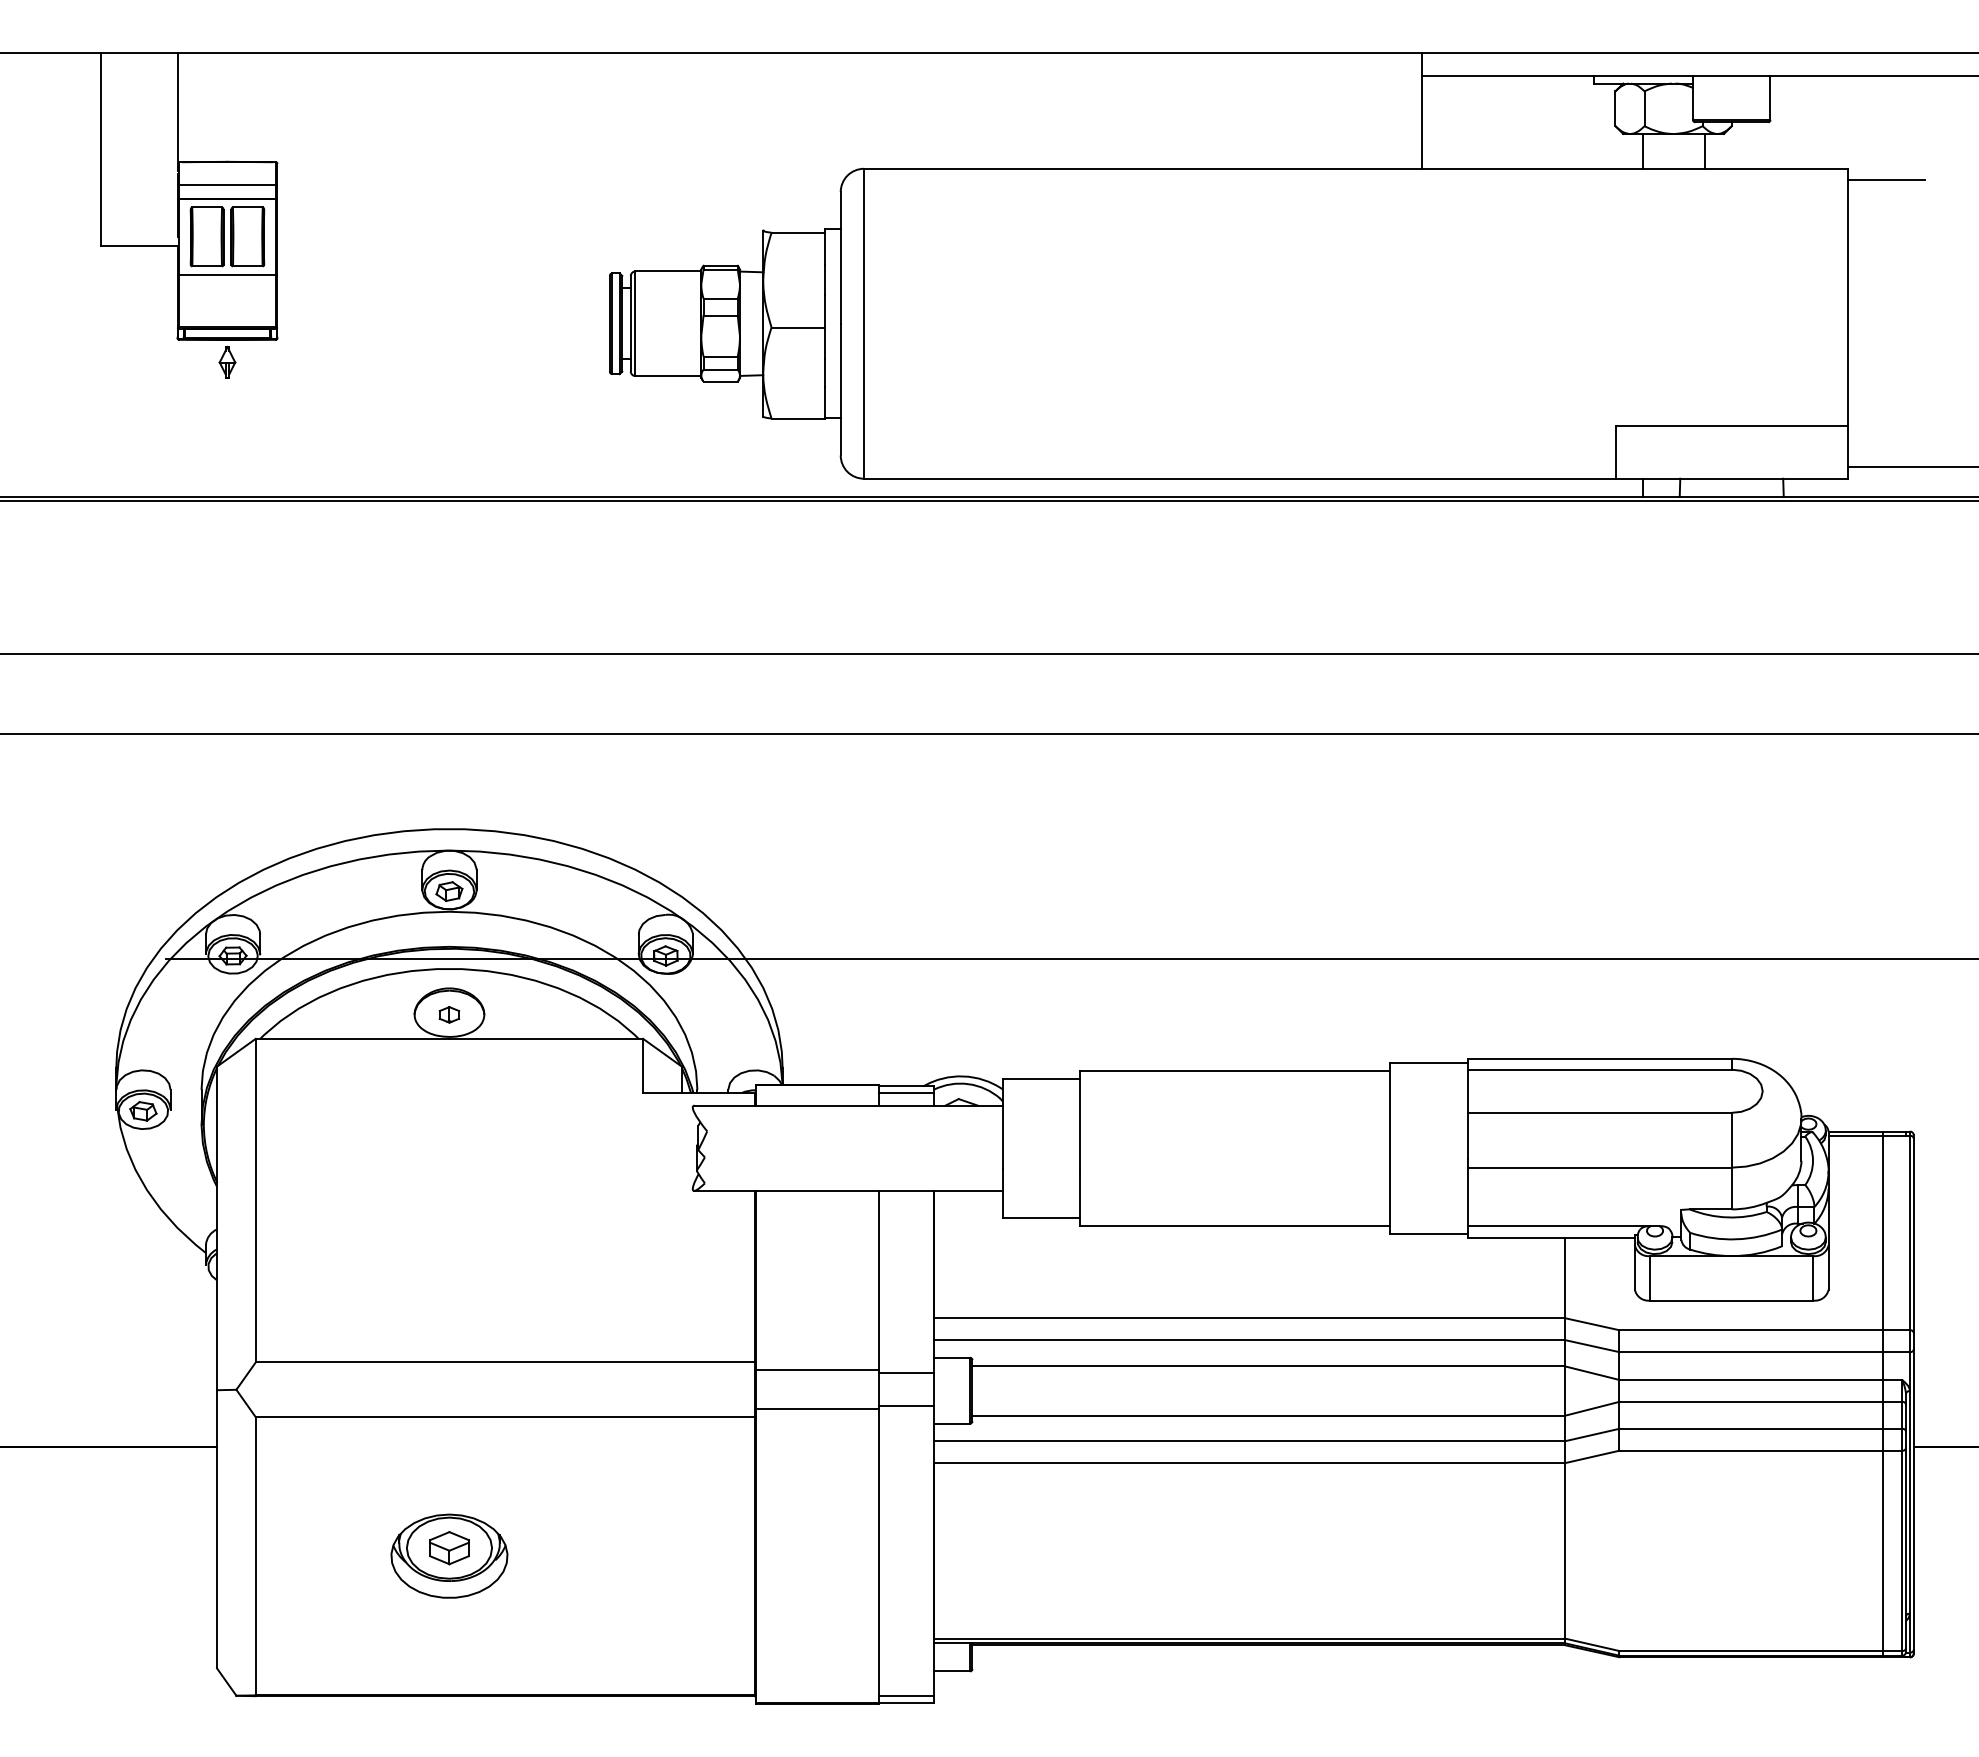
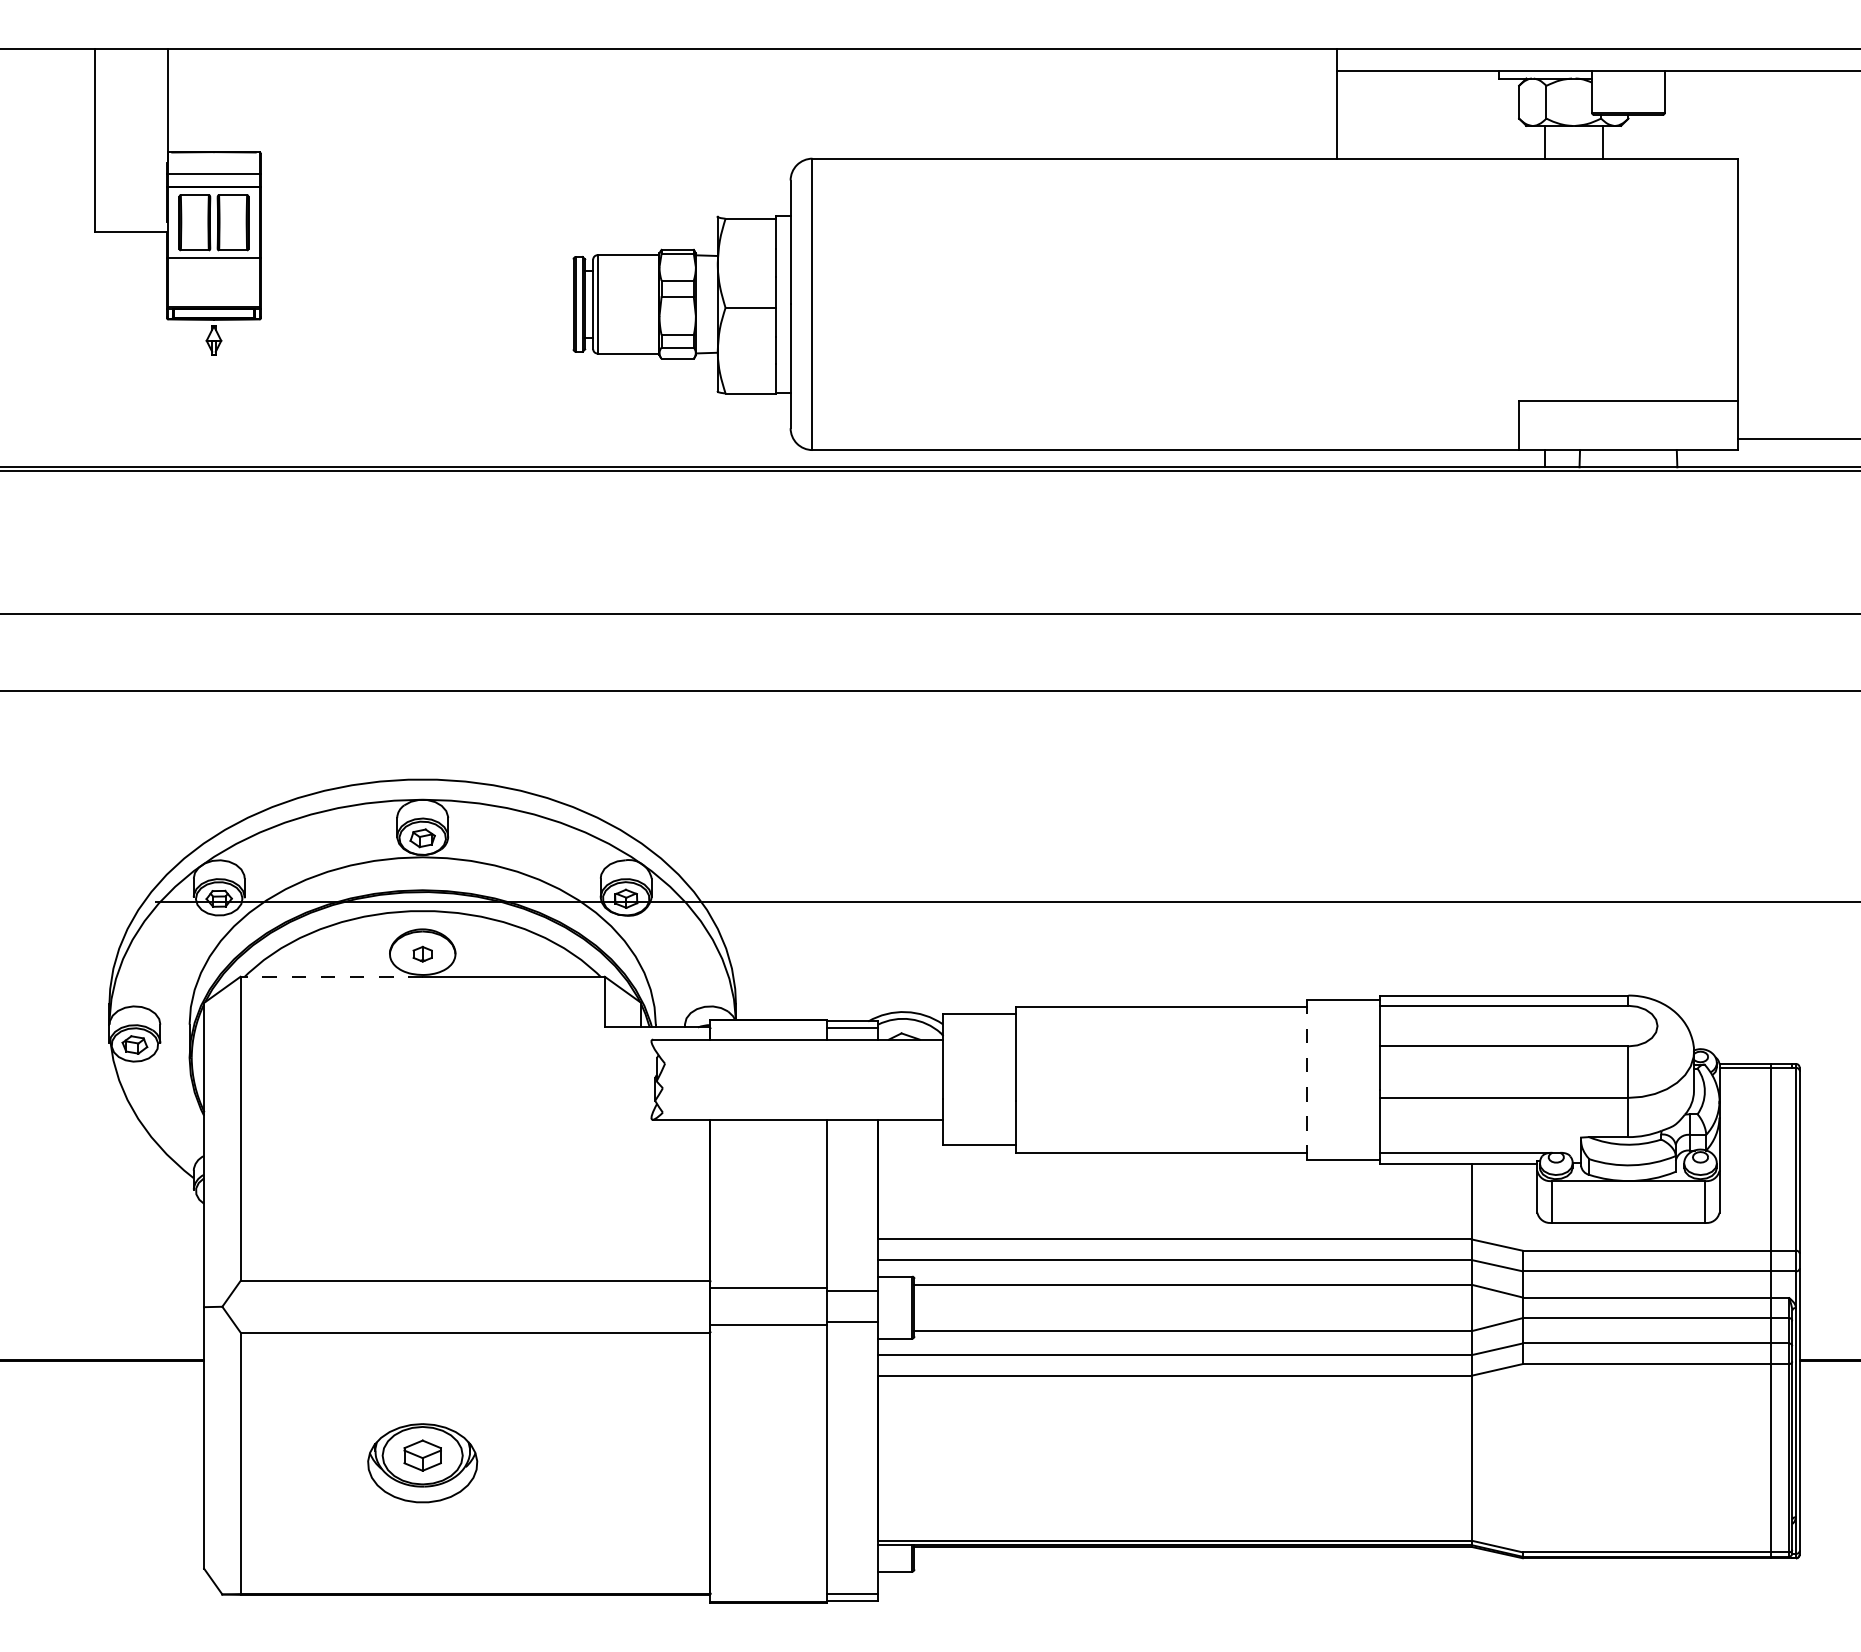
line: (1886, 180) -> (1773, 169), removed
line: (352, 1038) -> (331, 976), solid -> dashed
line: (1390, 1148) -> (1307, 1079), solid -> dashed

